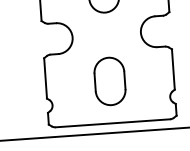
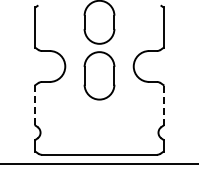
line: (173, 68) -> (163, 104), solid -> dashed
line: (45, 78) -> (35, 105), solid -> dashed
part: (109, 81) -> (99, 75), moved

